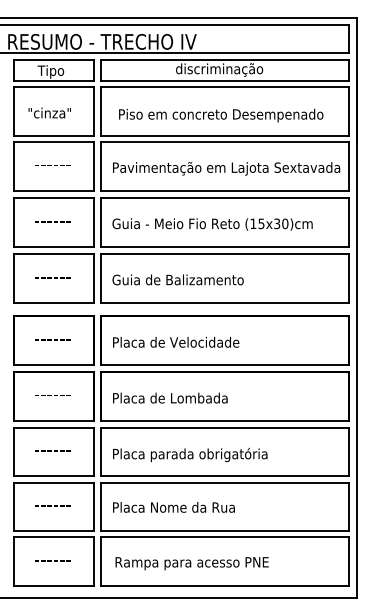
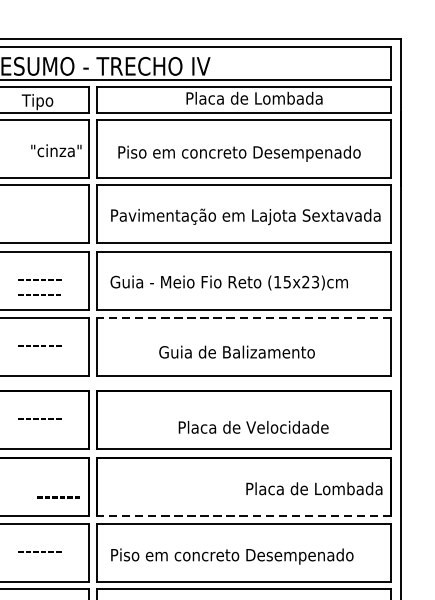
text: (233, 69) -> (254, 99), discriminação -> Placa de Lombada
text: (49, 112) -> (56, 150), moved
text: (52, 165) -> (39, 294), moved
text: (281, 223) -> (311, 281), (15x30)cm -> (15x23)cm
line: (224, 254) -> (243, 318), solid -> dashed
text: (177, 279) -> (236, 351), moved
text: (176, 341) -> (254, 426), moved
text: (52, 395) -> (58, 497), moved
text: (170, 397) -> (314, 488), moved
line: (224, 420) -> (243, 515), solid -> dashed
text: (218, 454) -> (236, 555), Placa parada obrigatória -> Piso em concreto Desempenado

